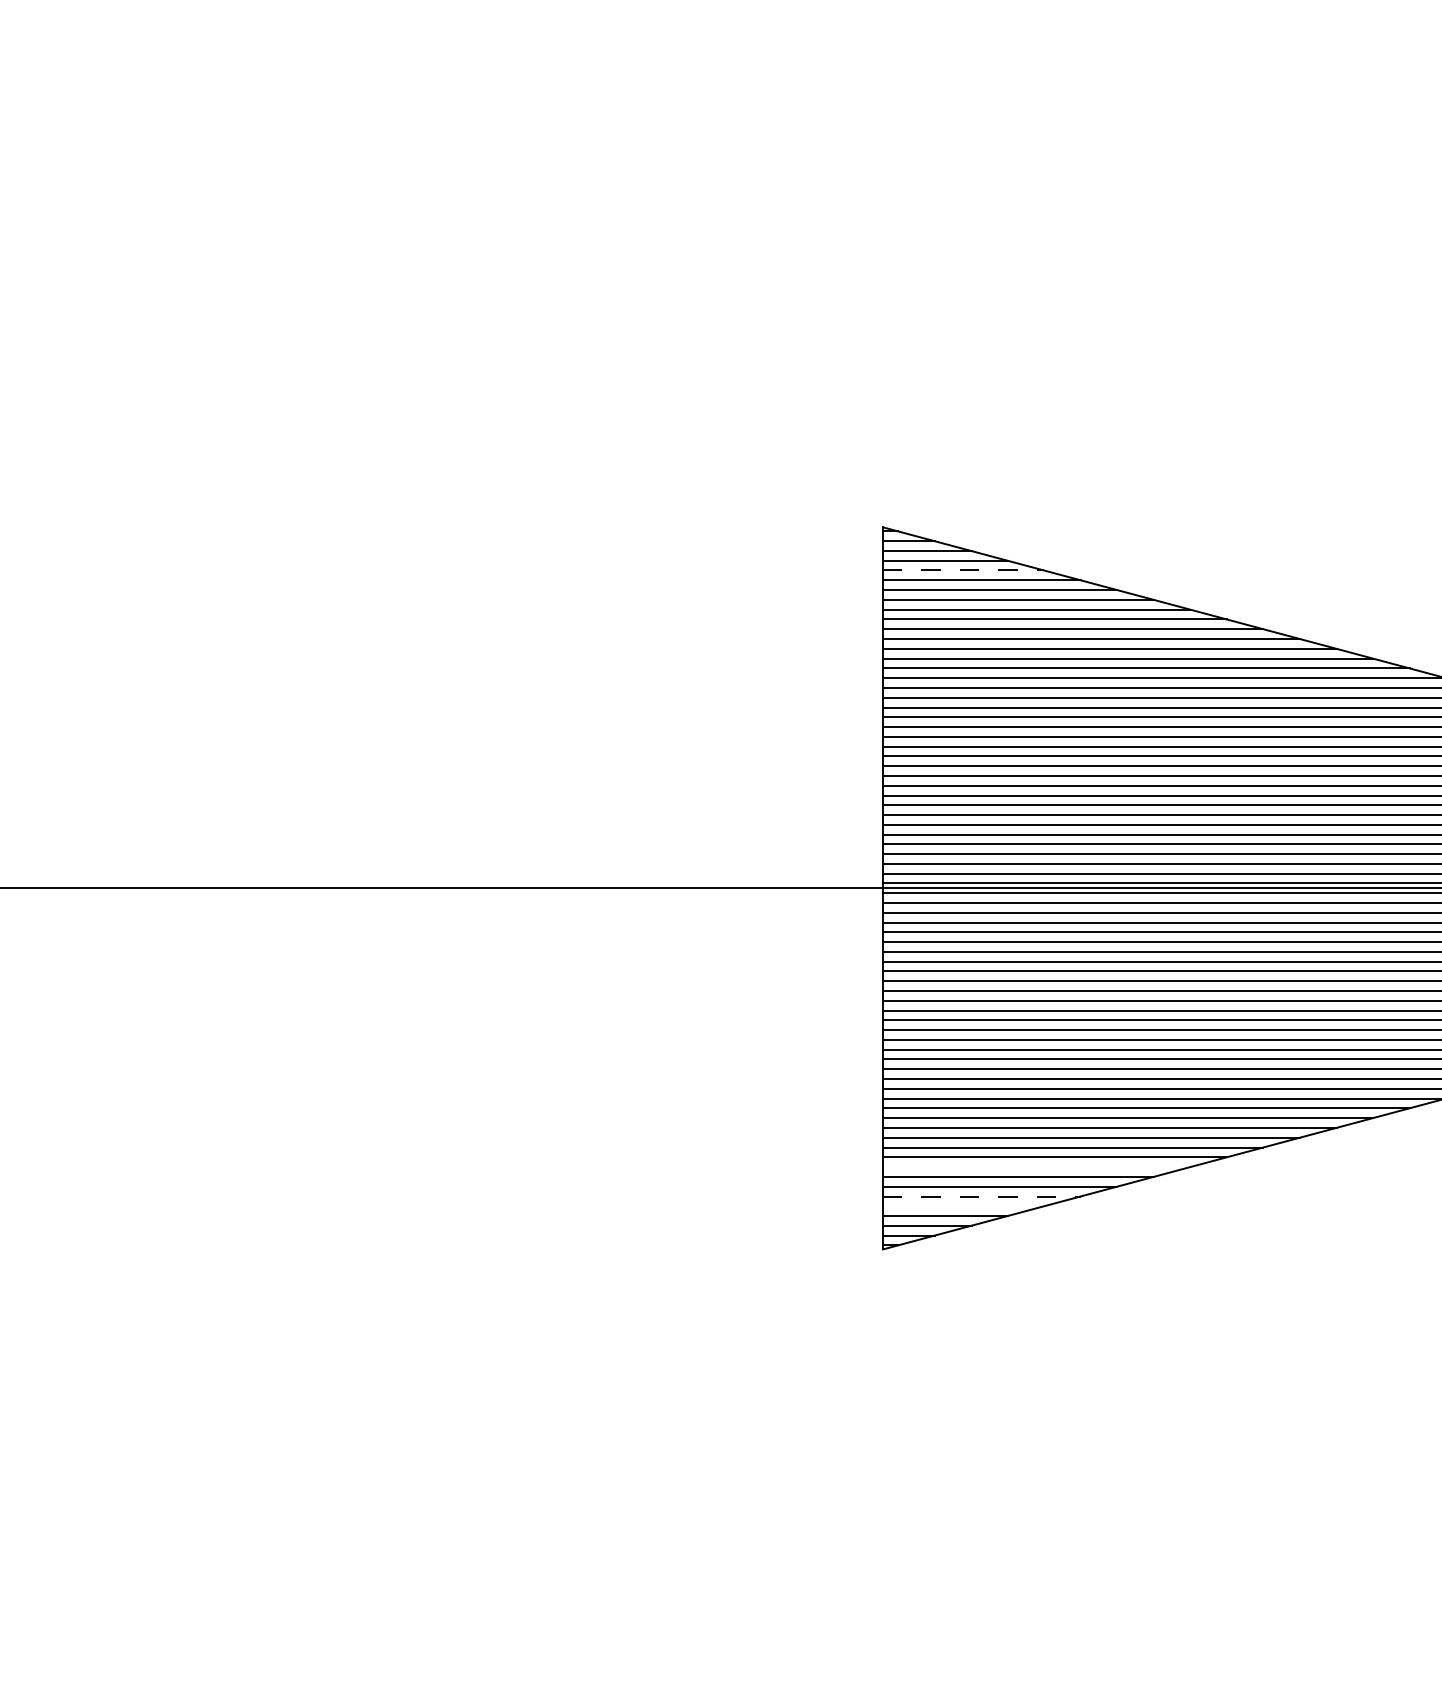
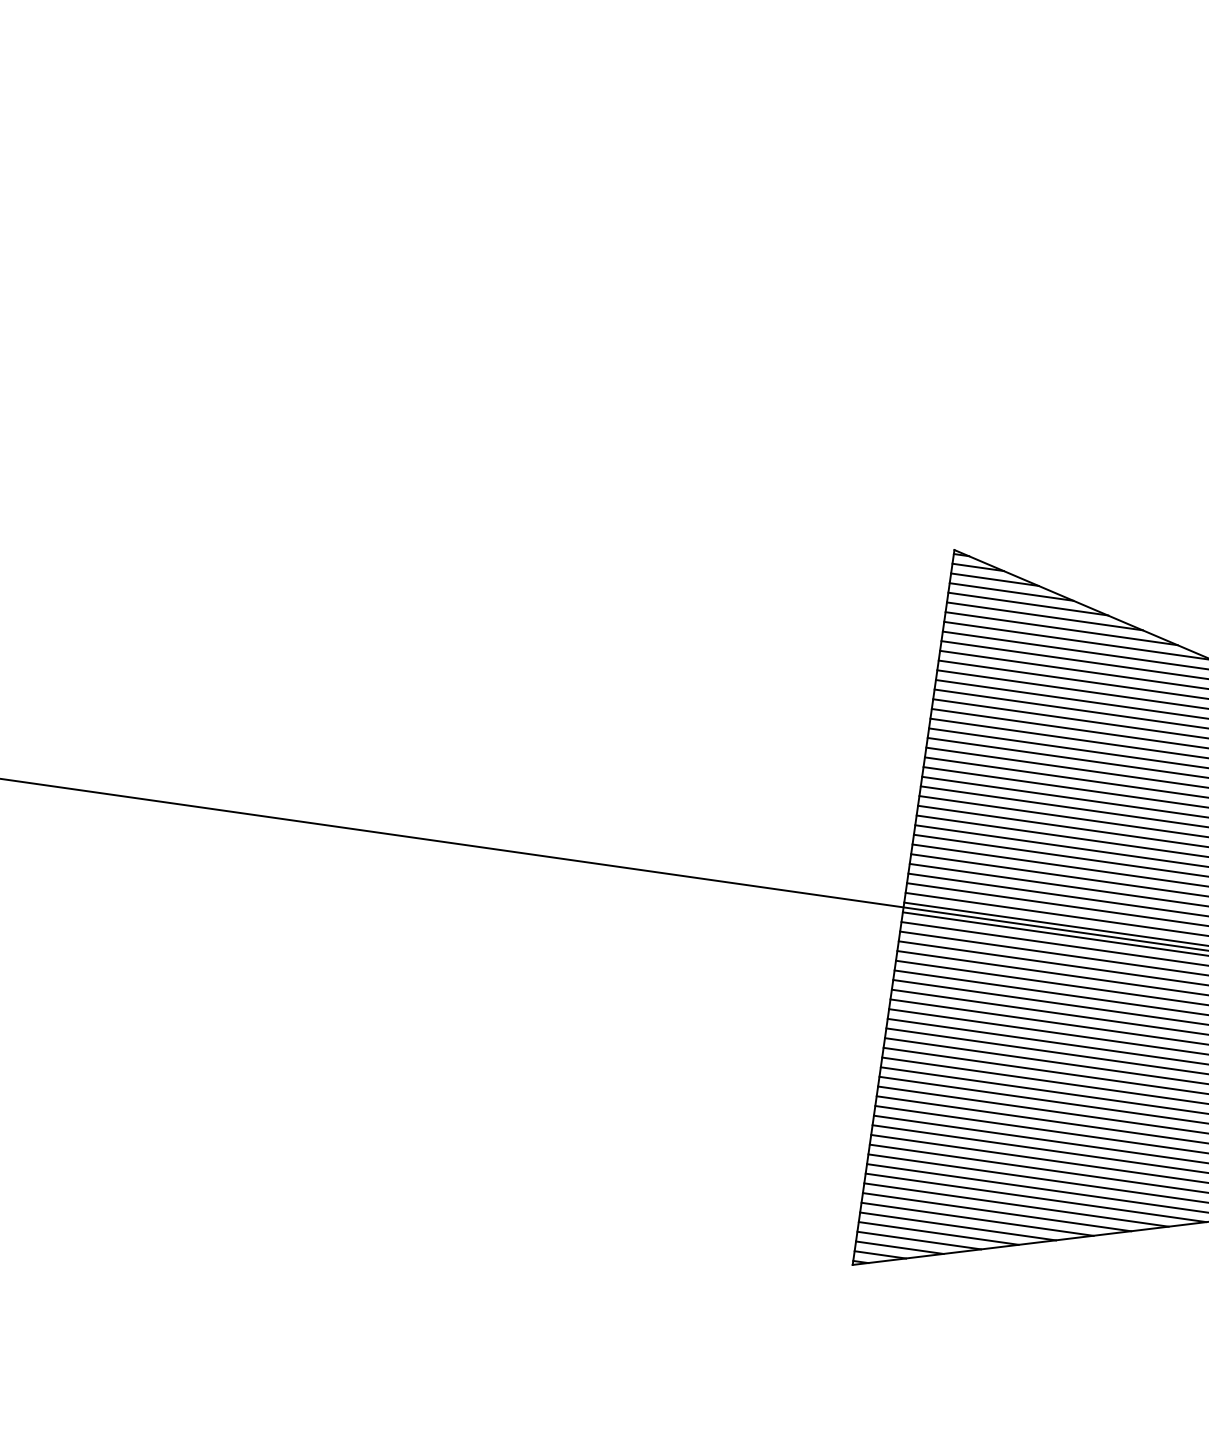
line: (963, 570) -> (1028, 604), dashed -> solid
line: (1036, 1167) -> (1016, 1205), added
line: (981, 1196) -> (957, 1226), dashed -> solid
line: (963, 1206) -> (938, 1233), added

